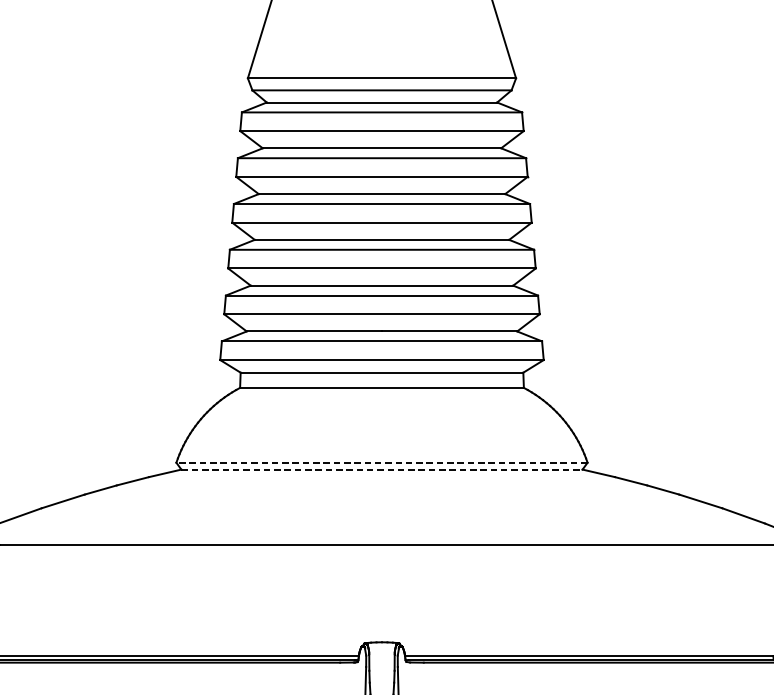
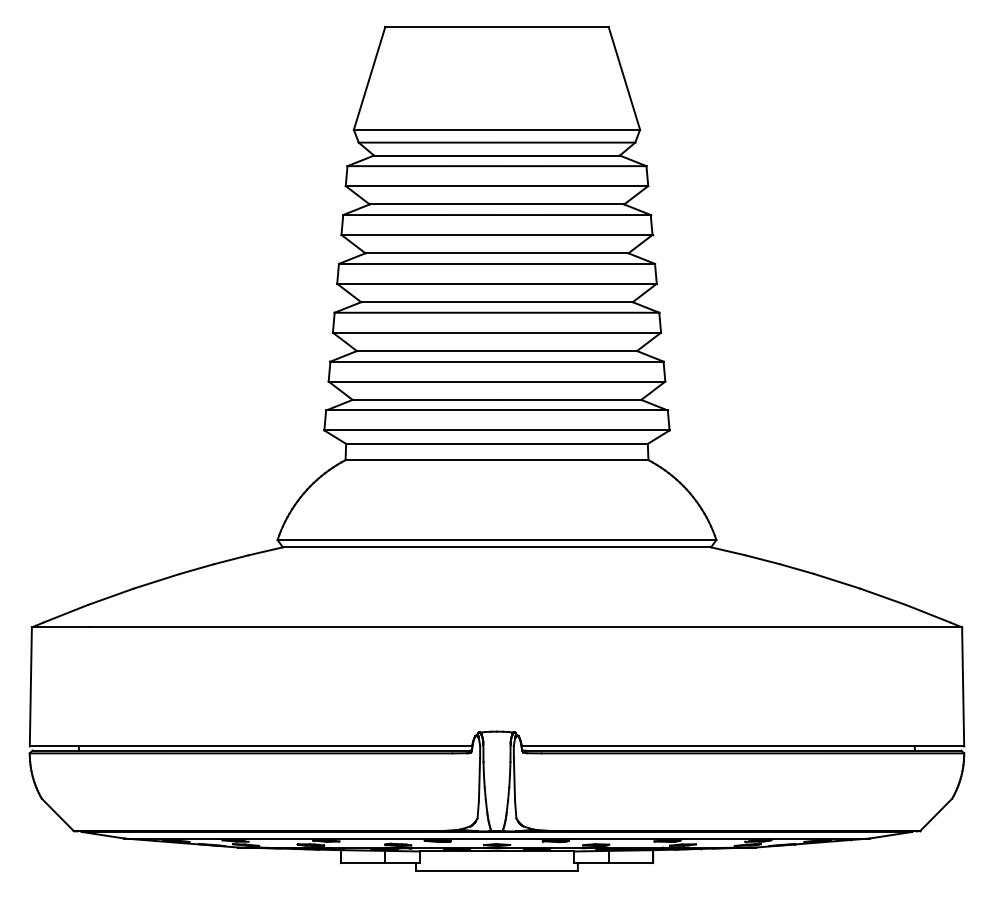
line: (381, 463) -> (496, 540), dashed -> solid
line: (382, 469) -> (497, 547), dashed -> solid

